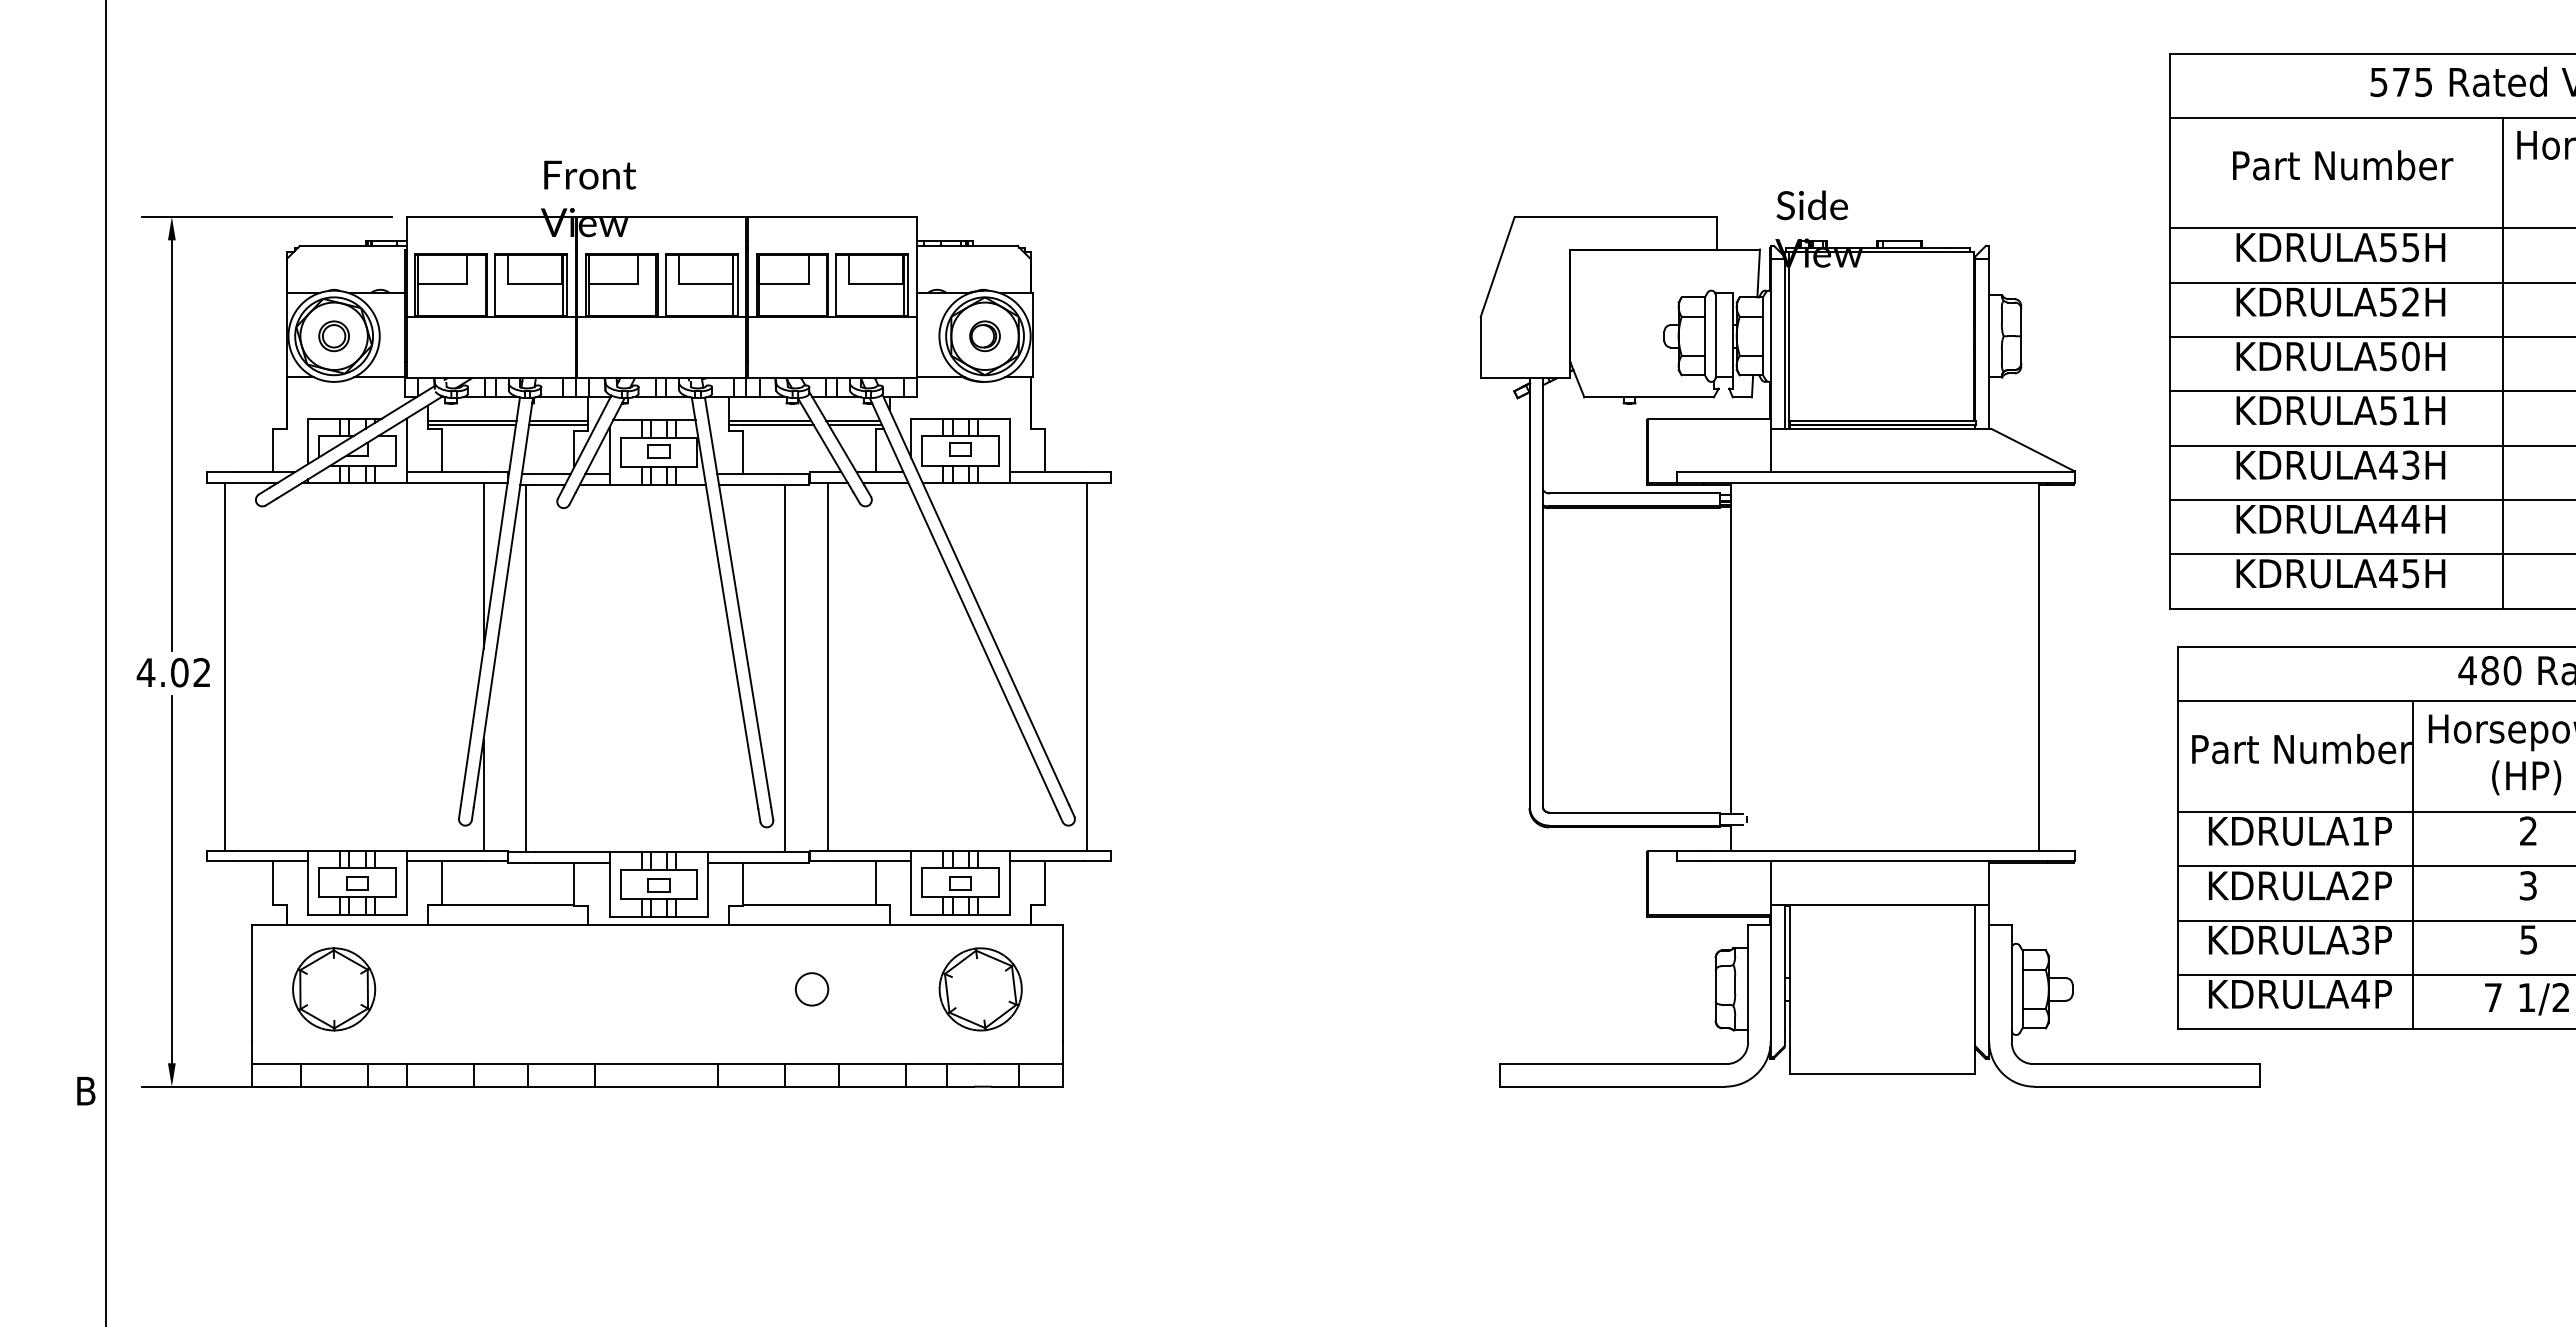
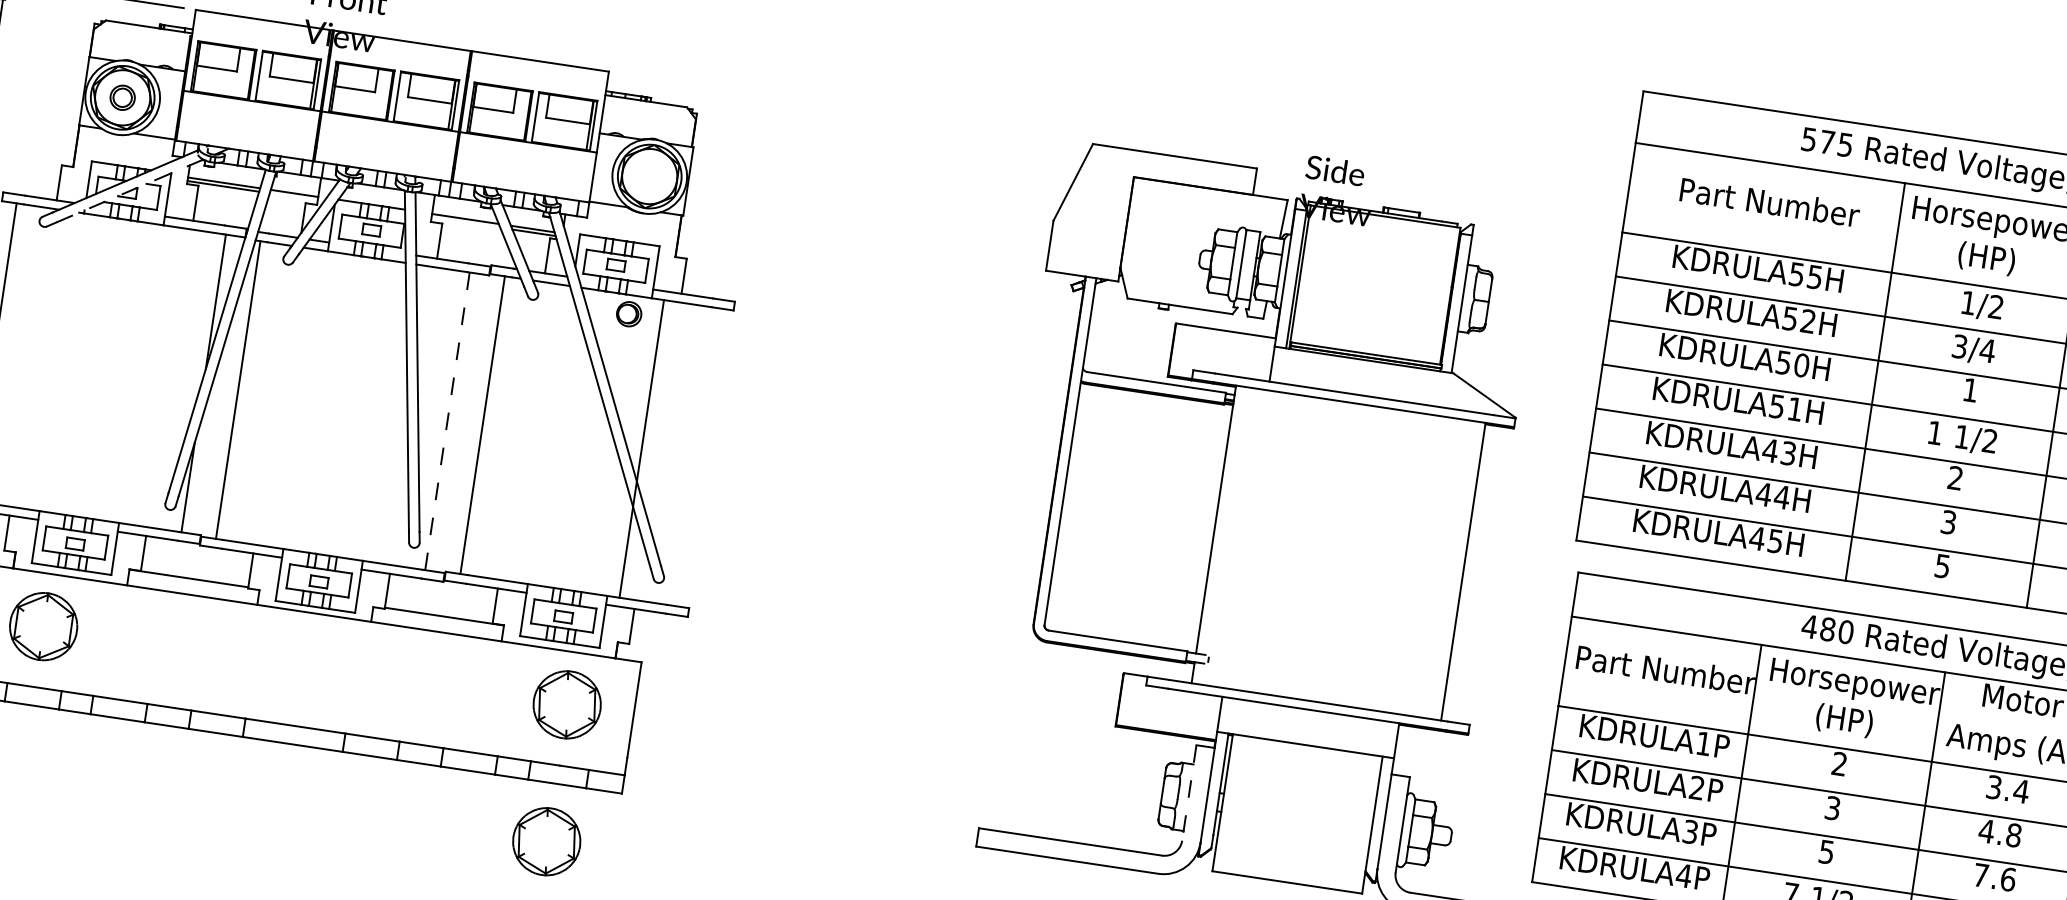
part: (984, 336) -> (628, 314), moved
line: (558, 425) -> (293, 197), removed
line: (770, 425) -> (465, 222), removed
line: (360, 447) -> (130, 191), solid -> dashed
line: (1086, 666) -> (641, 448), moved
line: (784, 668) -> (447, 421), solid -> dashed
line: (1748, 983) -> (1189, 793), solid -> dashed
circle: (812, 989) -> (430, 684), removed
part: (980, 1158) -> (546, 841), added

